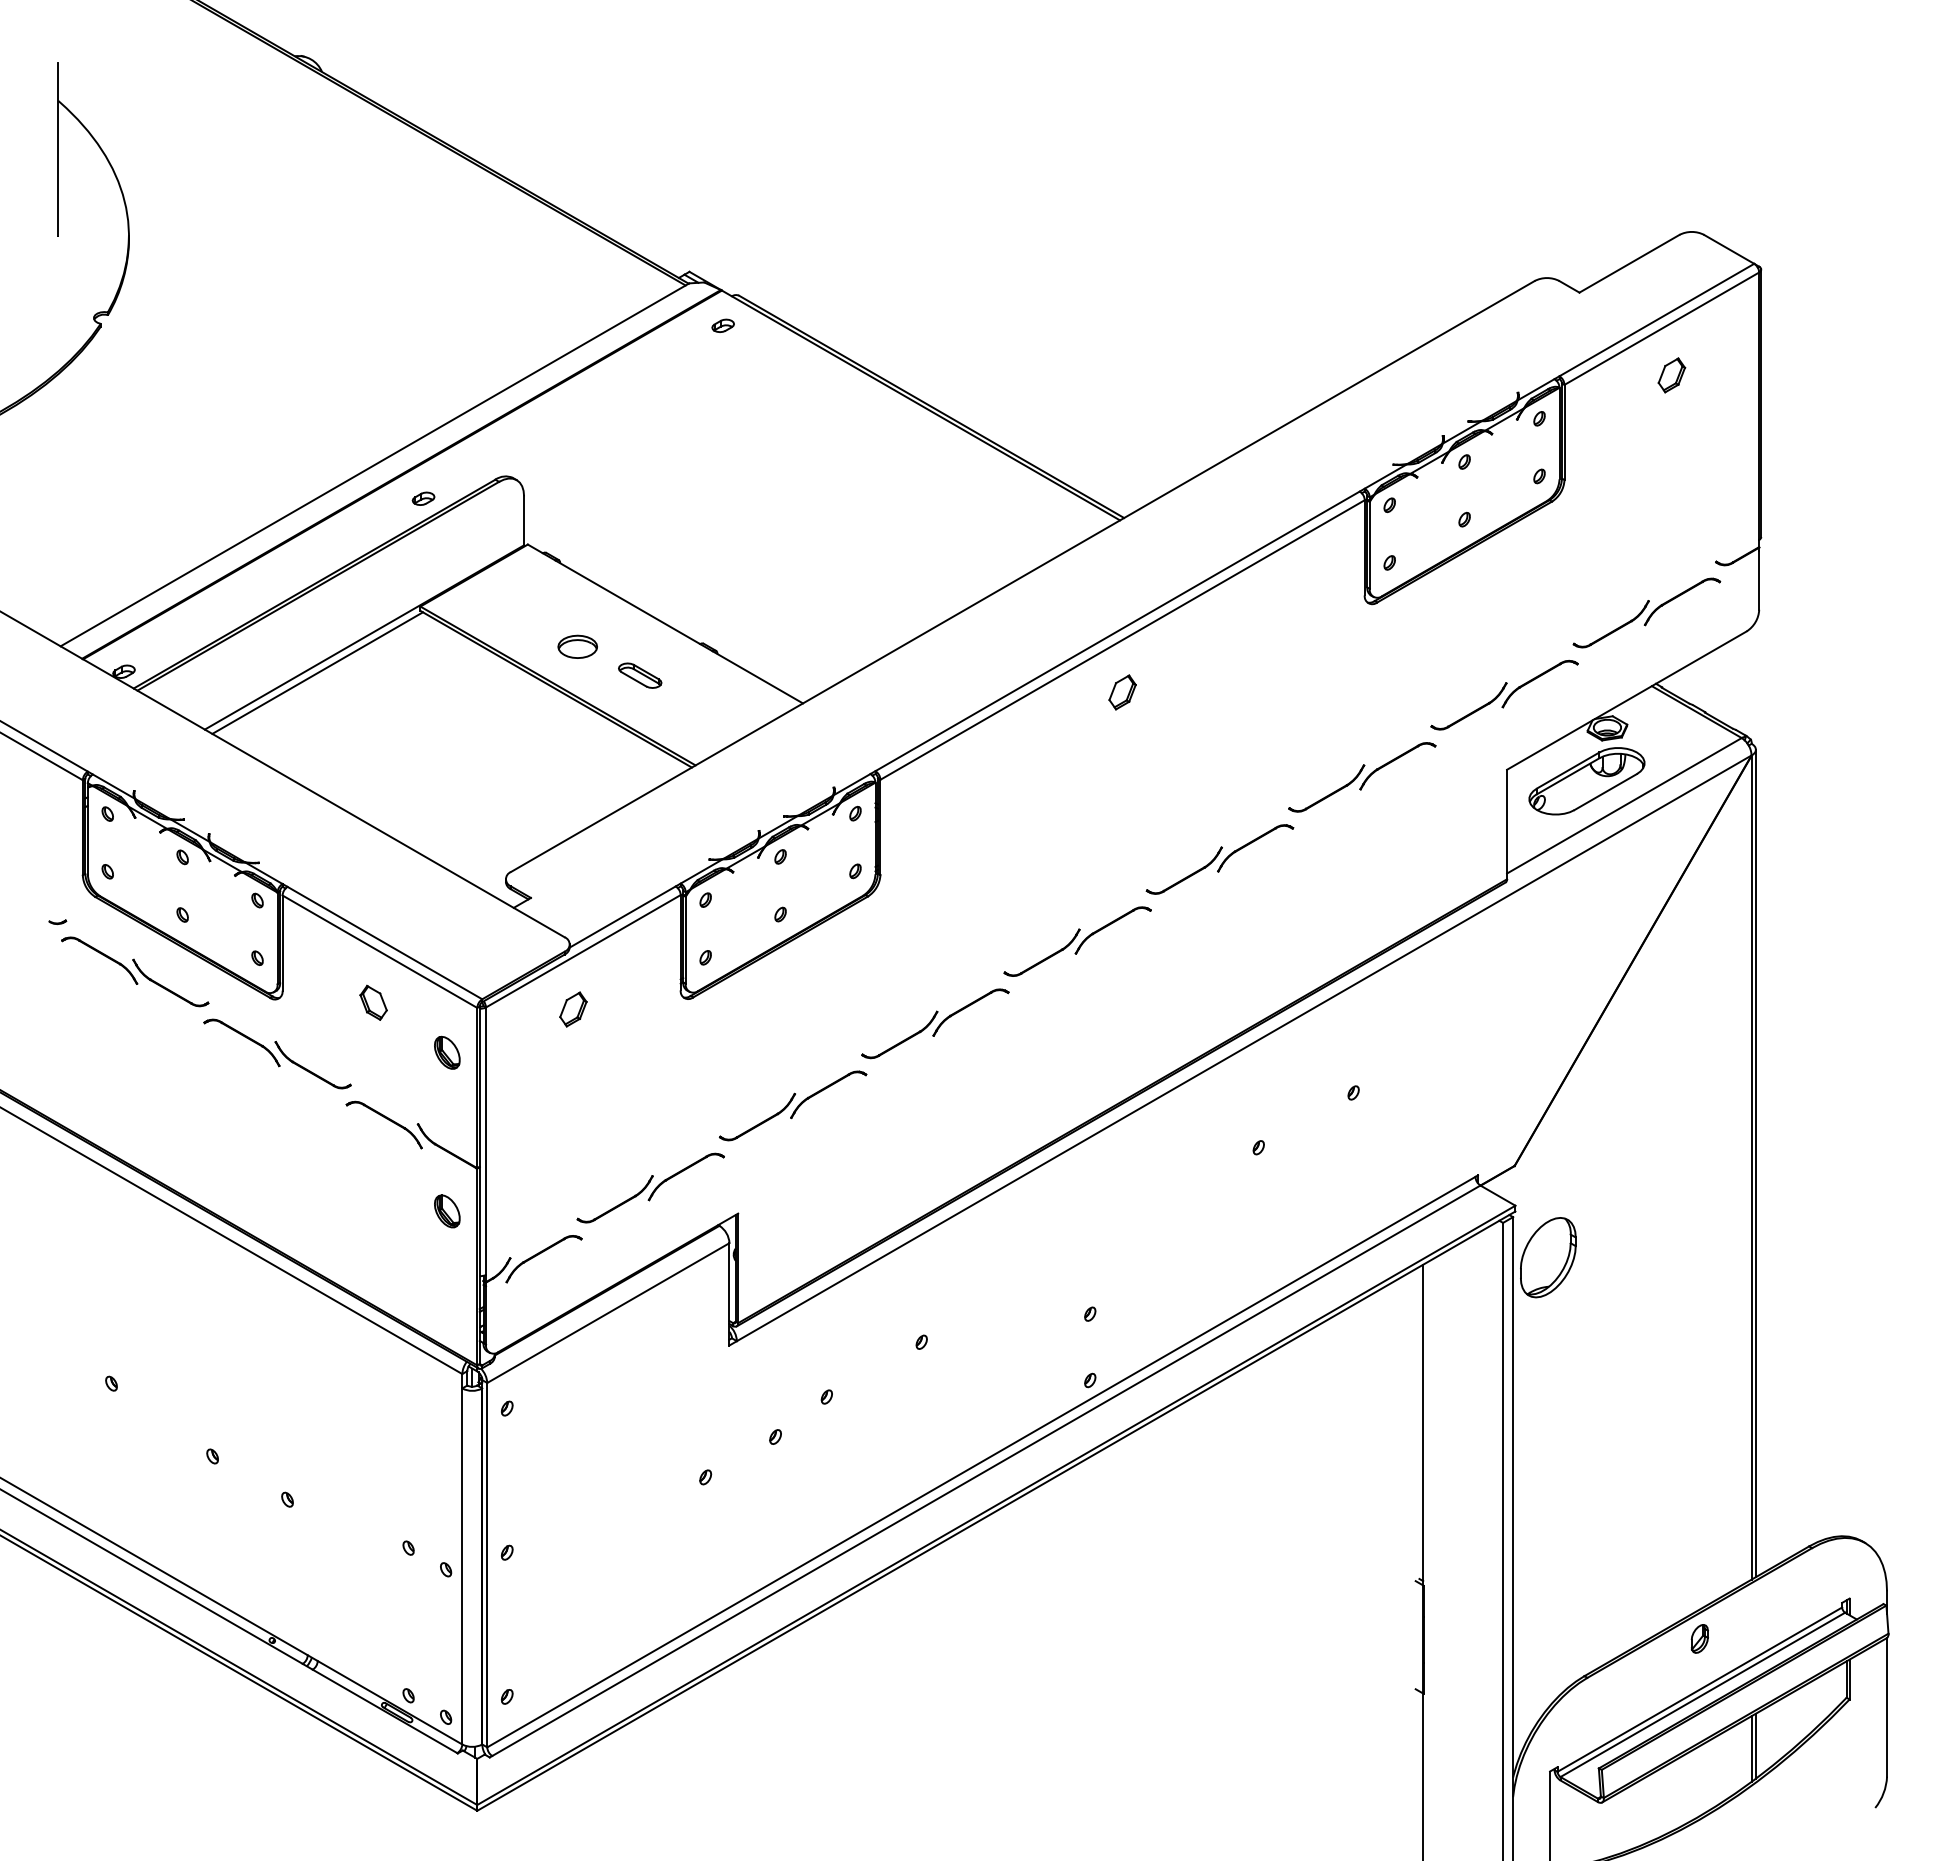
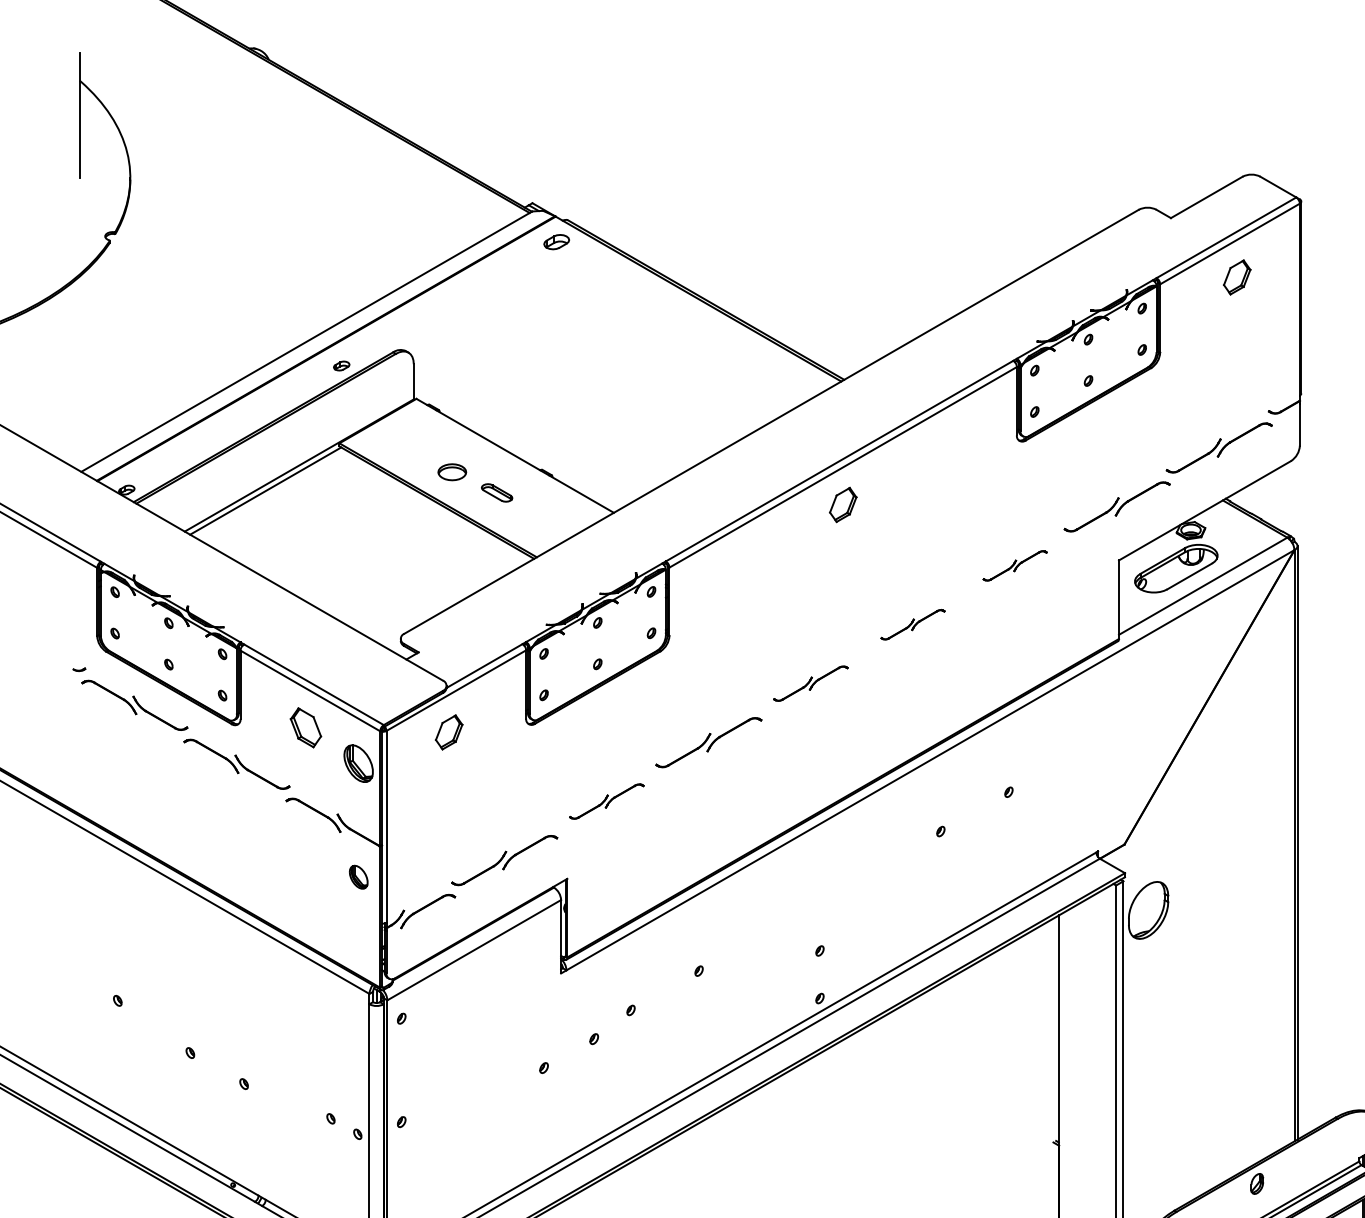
part: (722, 325) -> (556, 241), size x1.6
part: (1671, 375) -> (1236, 277), size x1.4
part: (1122, 692) -> (843, 504), size x1.4
part: (1362, 777) -> (1015, 565), size x0.6
part: (1219, 859) -> (912, 624), size x0.6
part: (1077, 941) -> (810, 683), size x0.7
part: (373, 1002) -> (305, 727), size x1.6
part: (573, 1009) -> (449, 732), size x1.4
part: (447, 1052) -> (358, 763), size x1.6
part: (793, 1105) -> (607, 801), size x0.7

